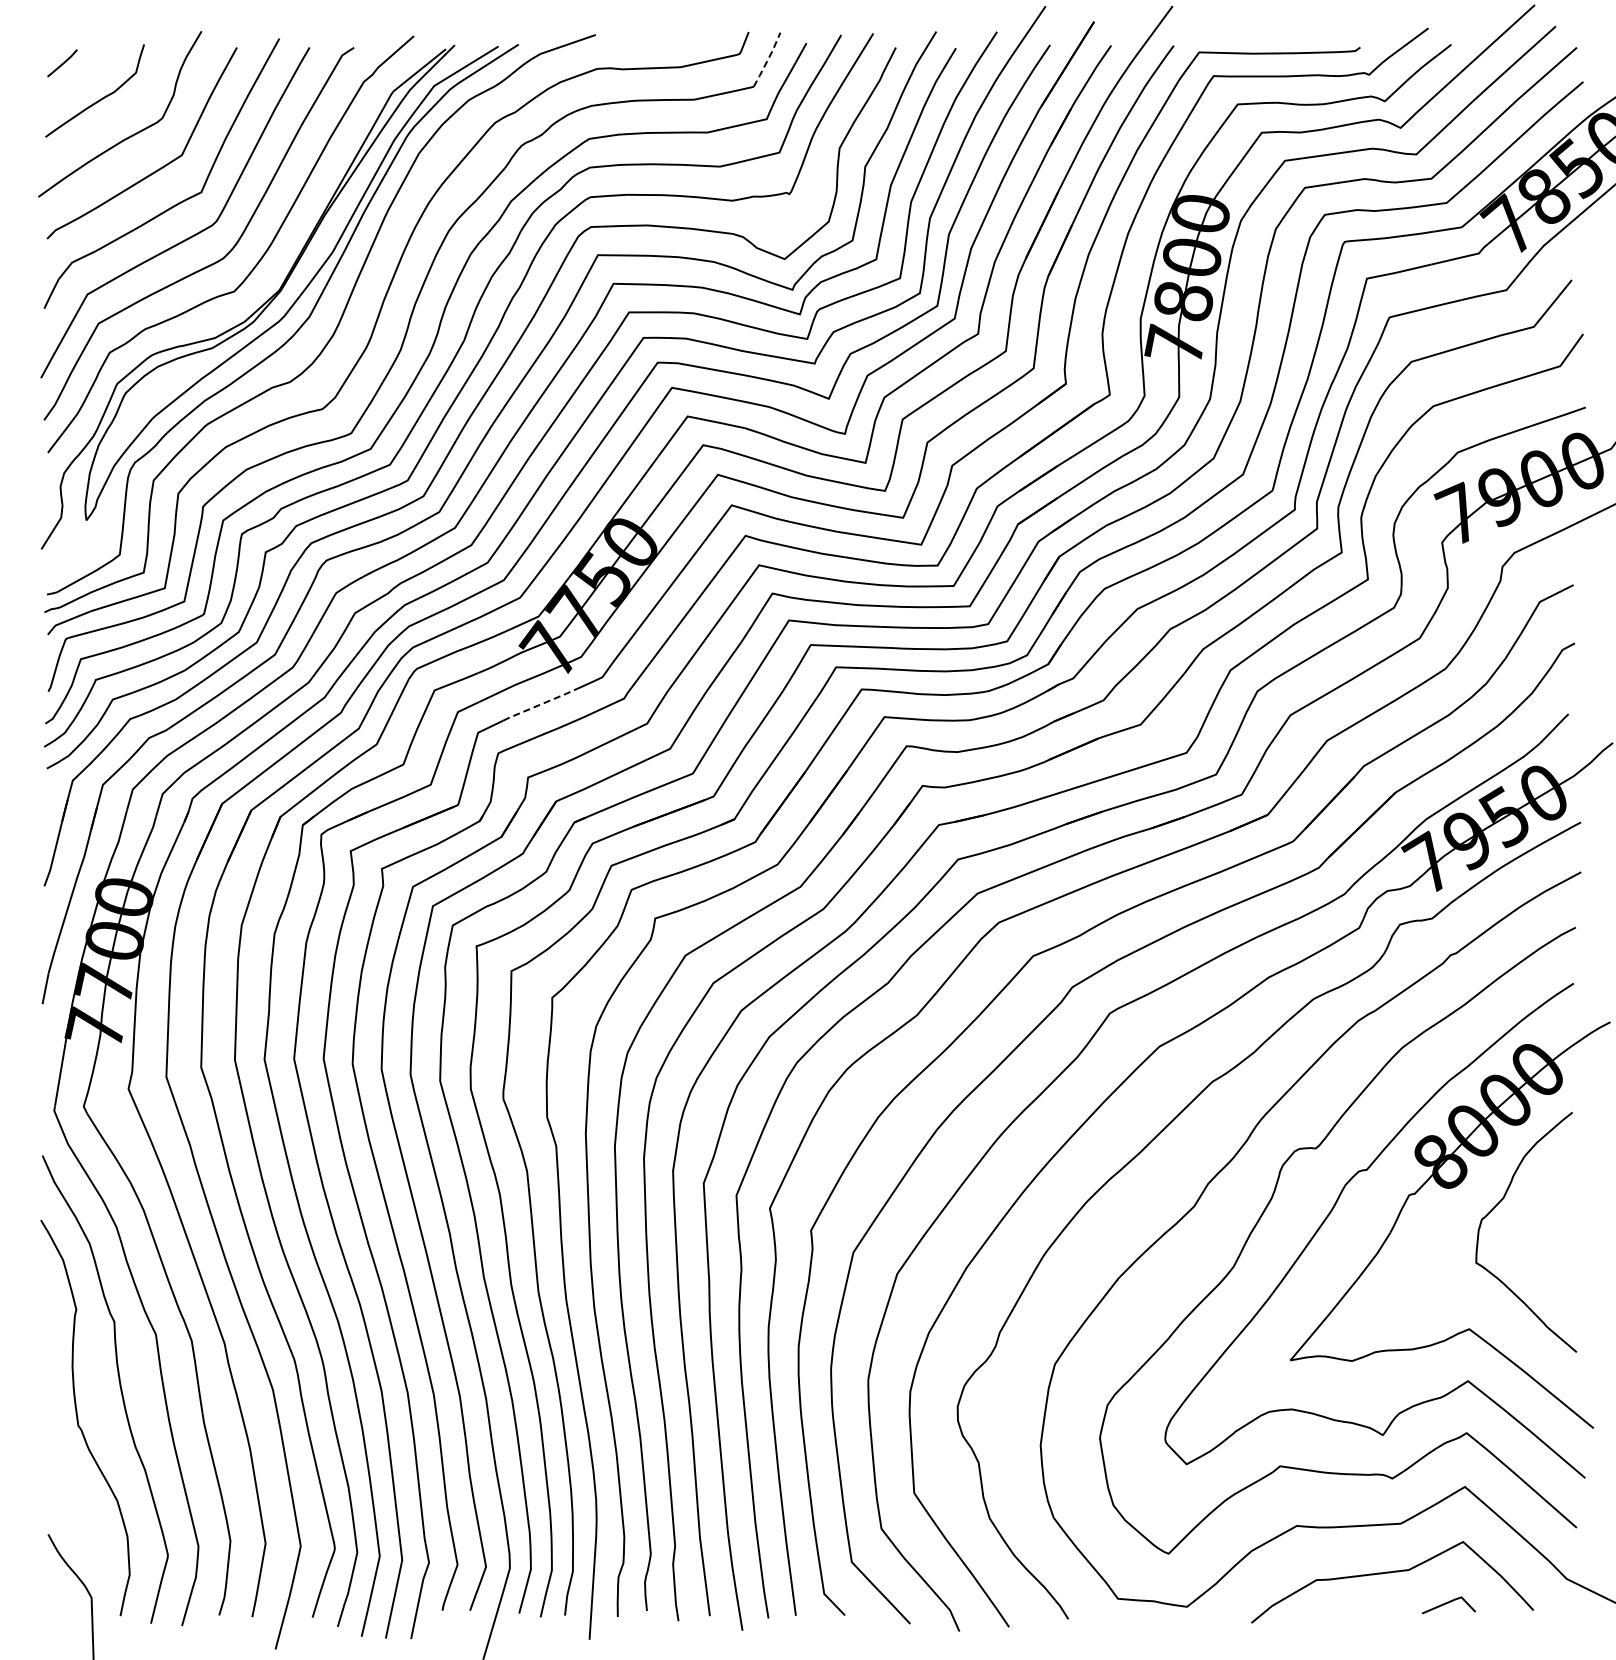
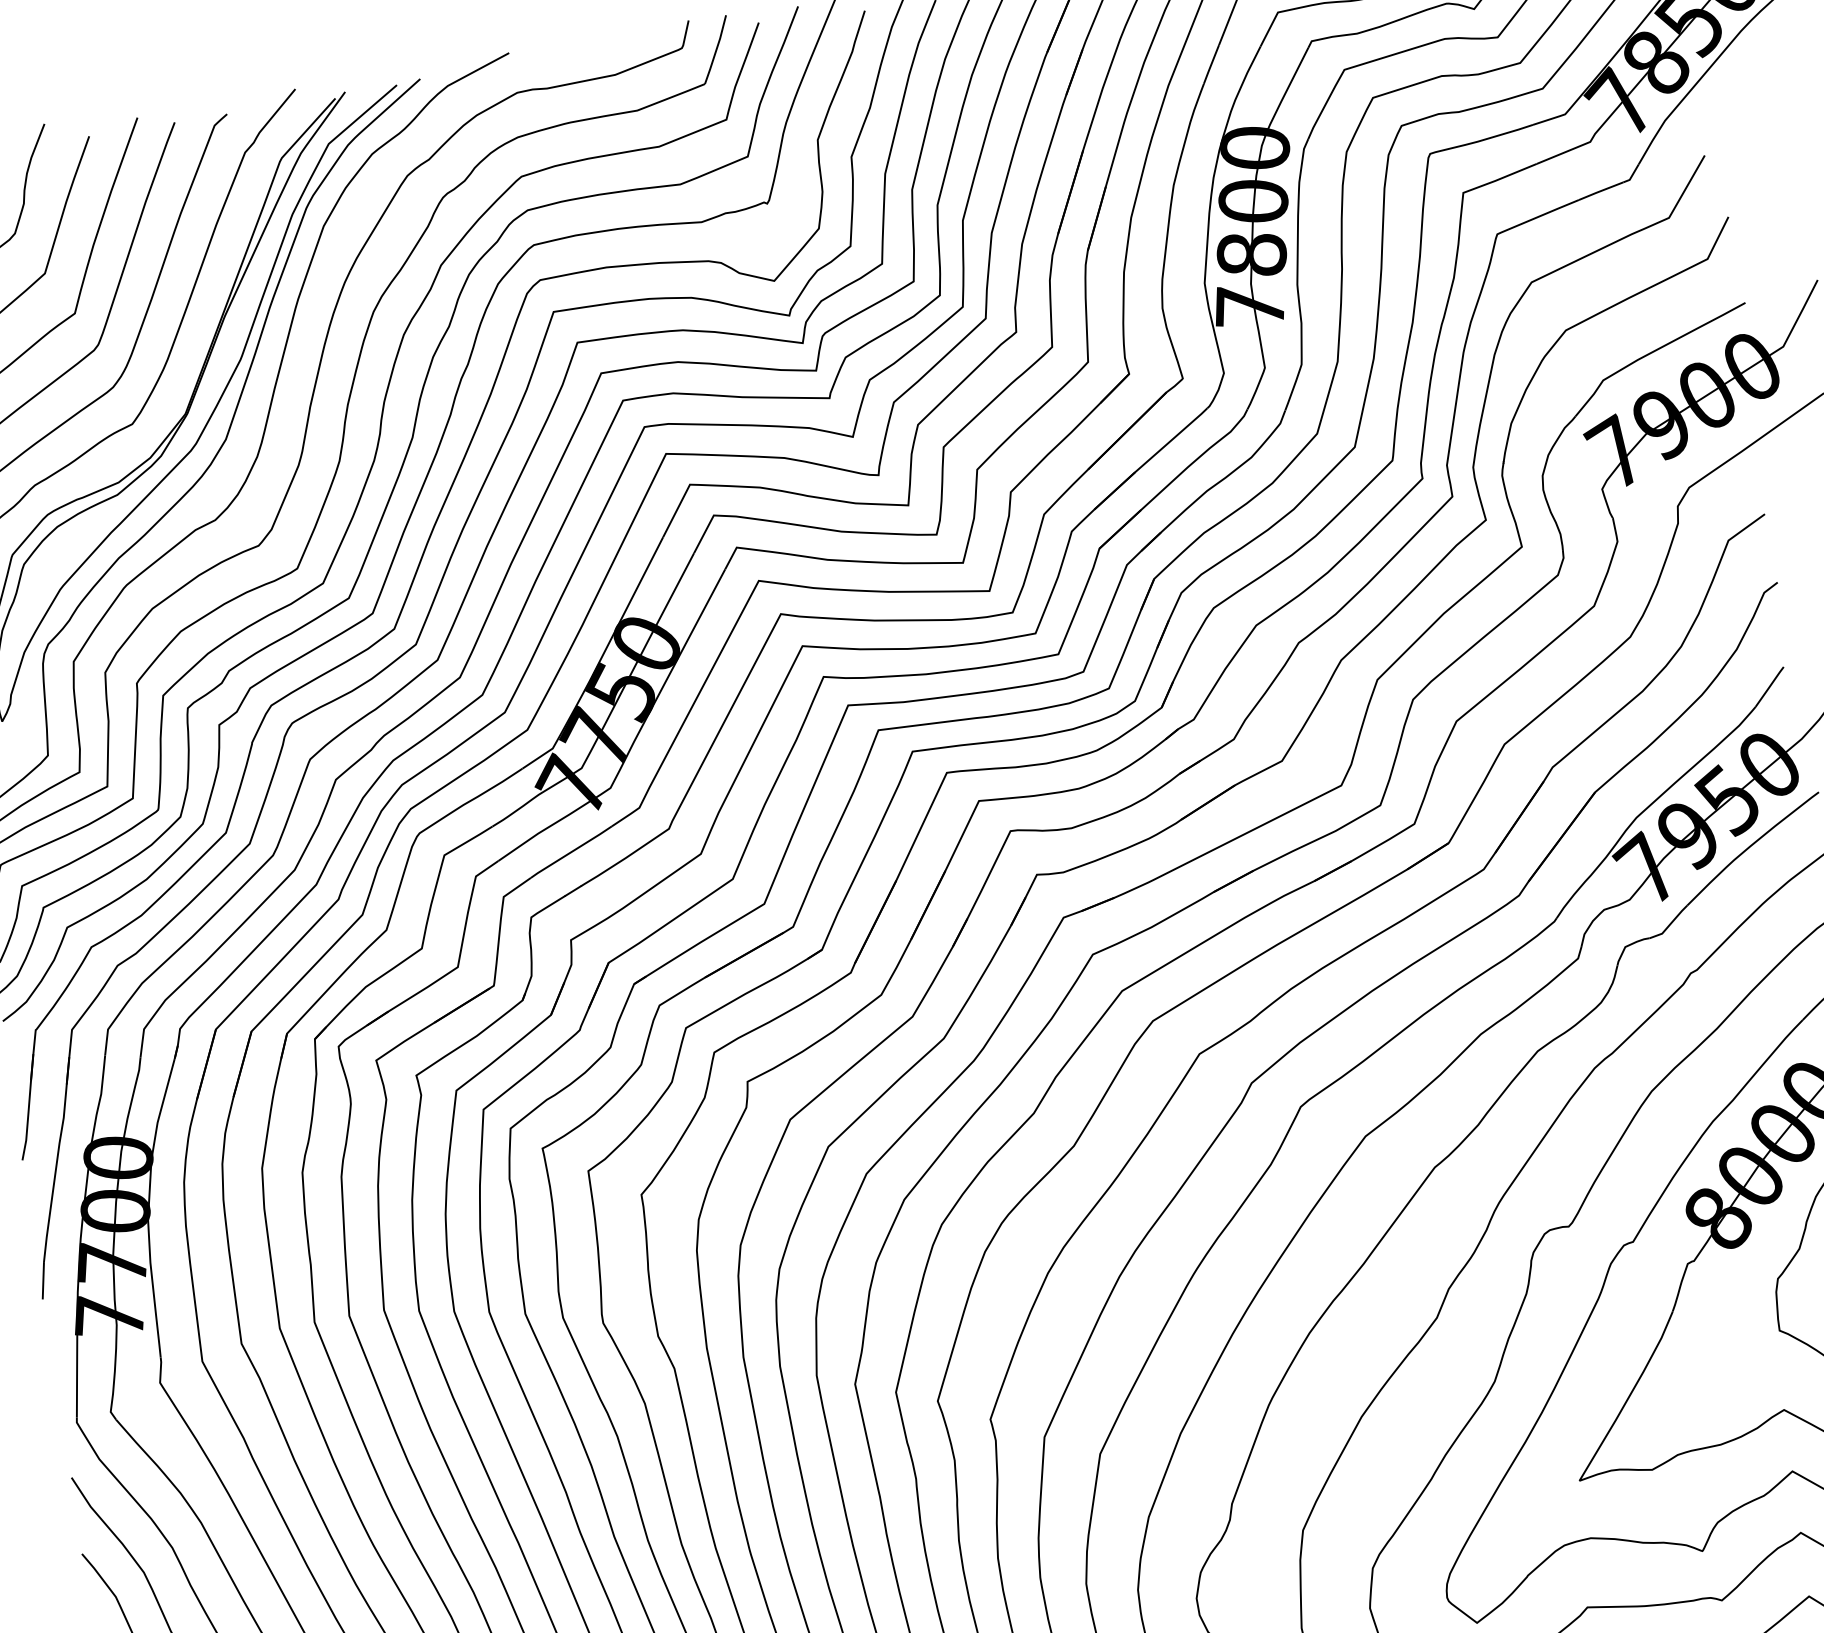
line: (767, 59) -> (715, 49), dashed -> solid
line: (540, 704) -> (571, 851), dashed -> solid

